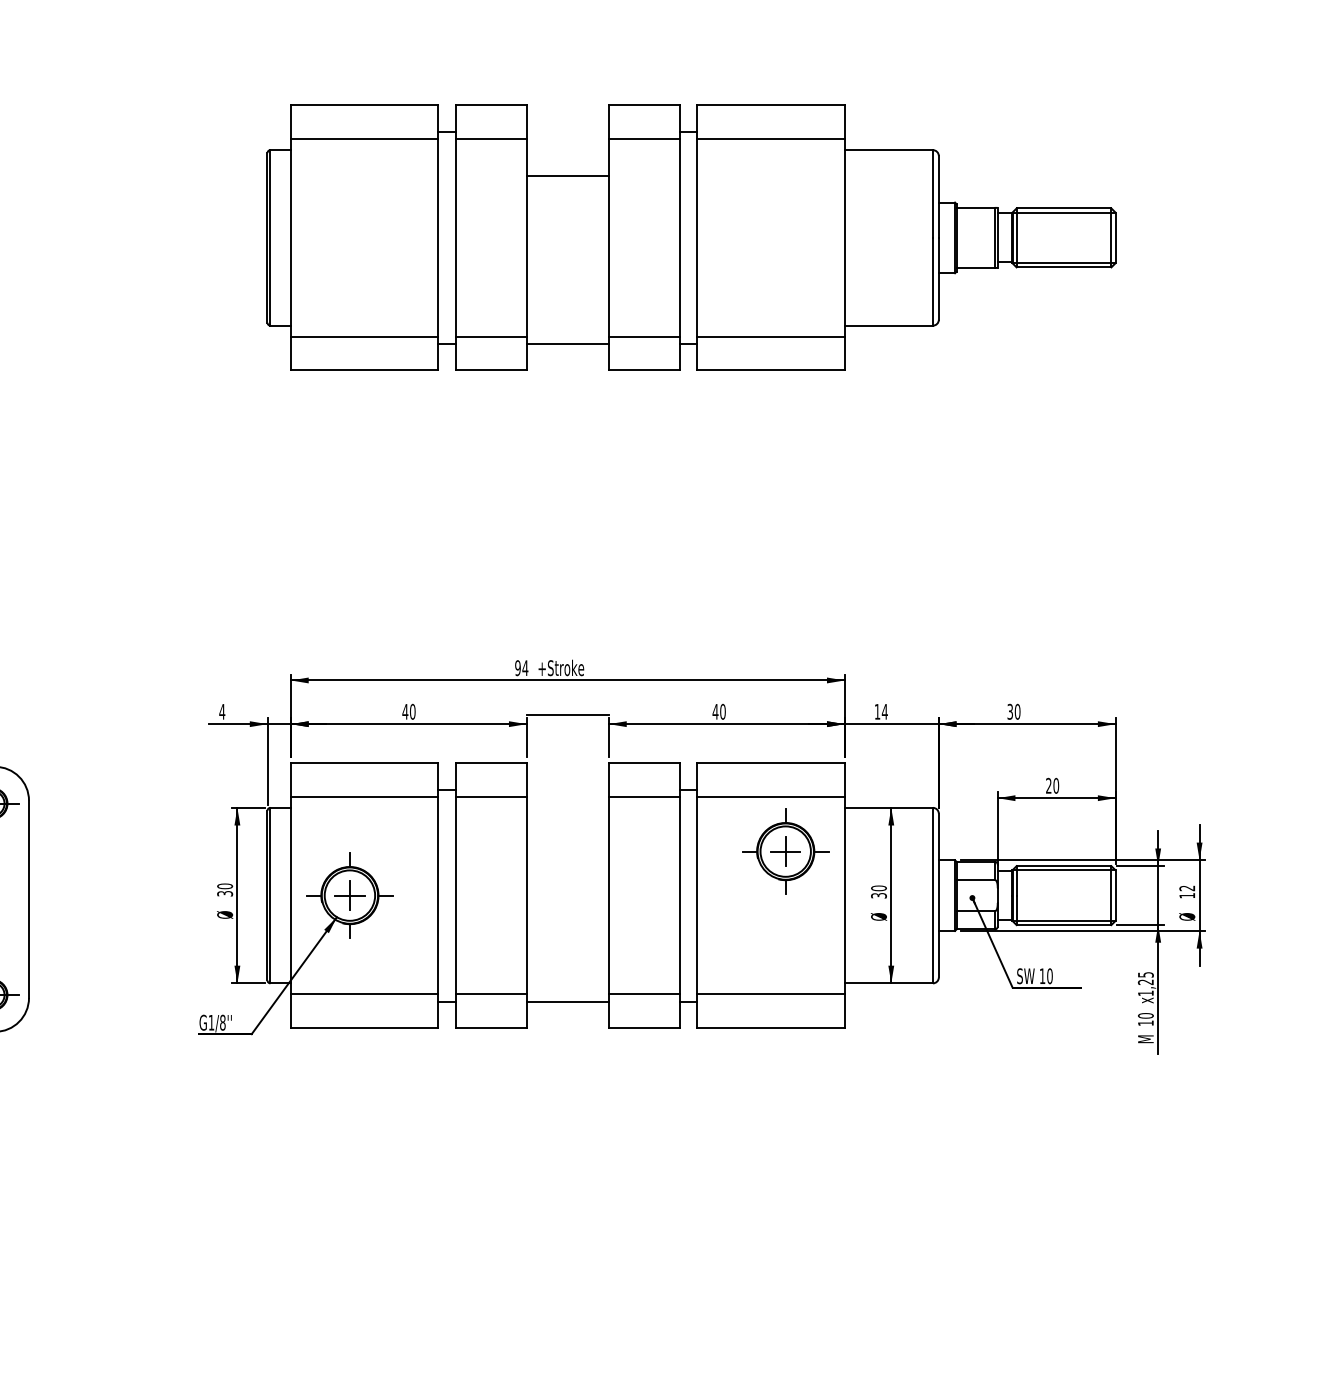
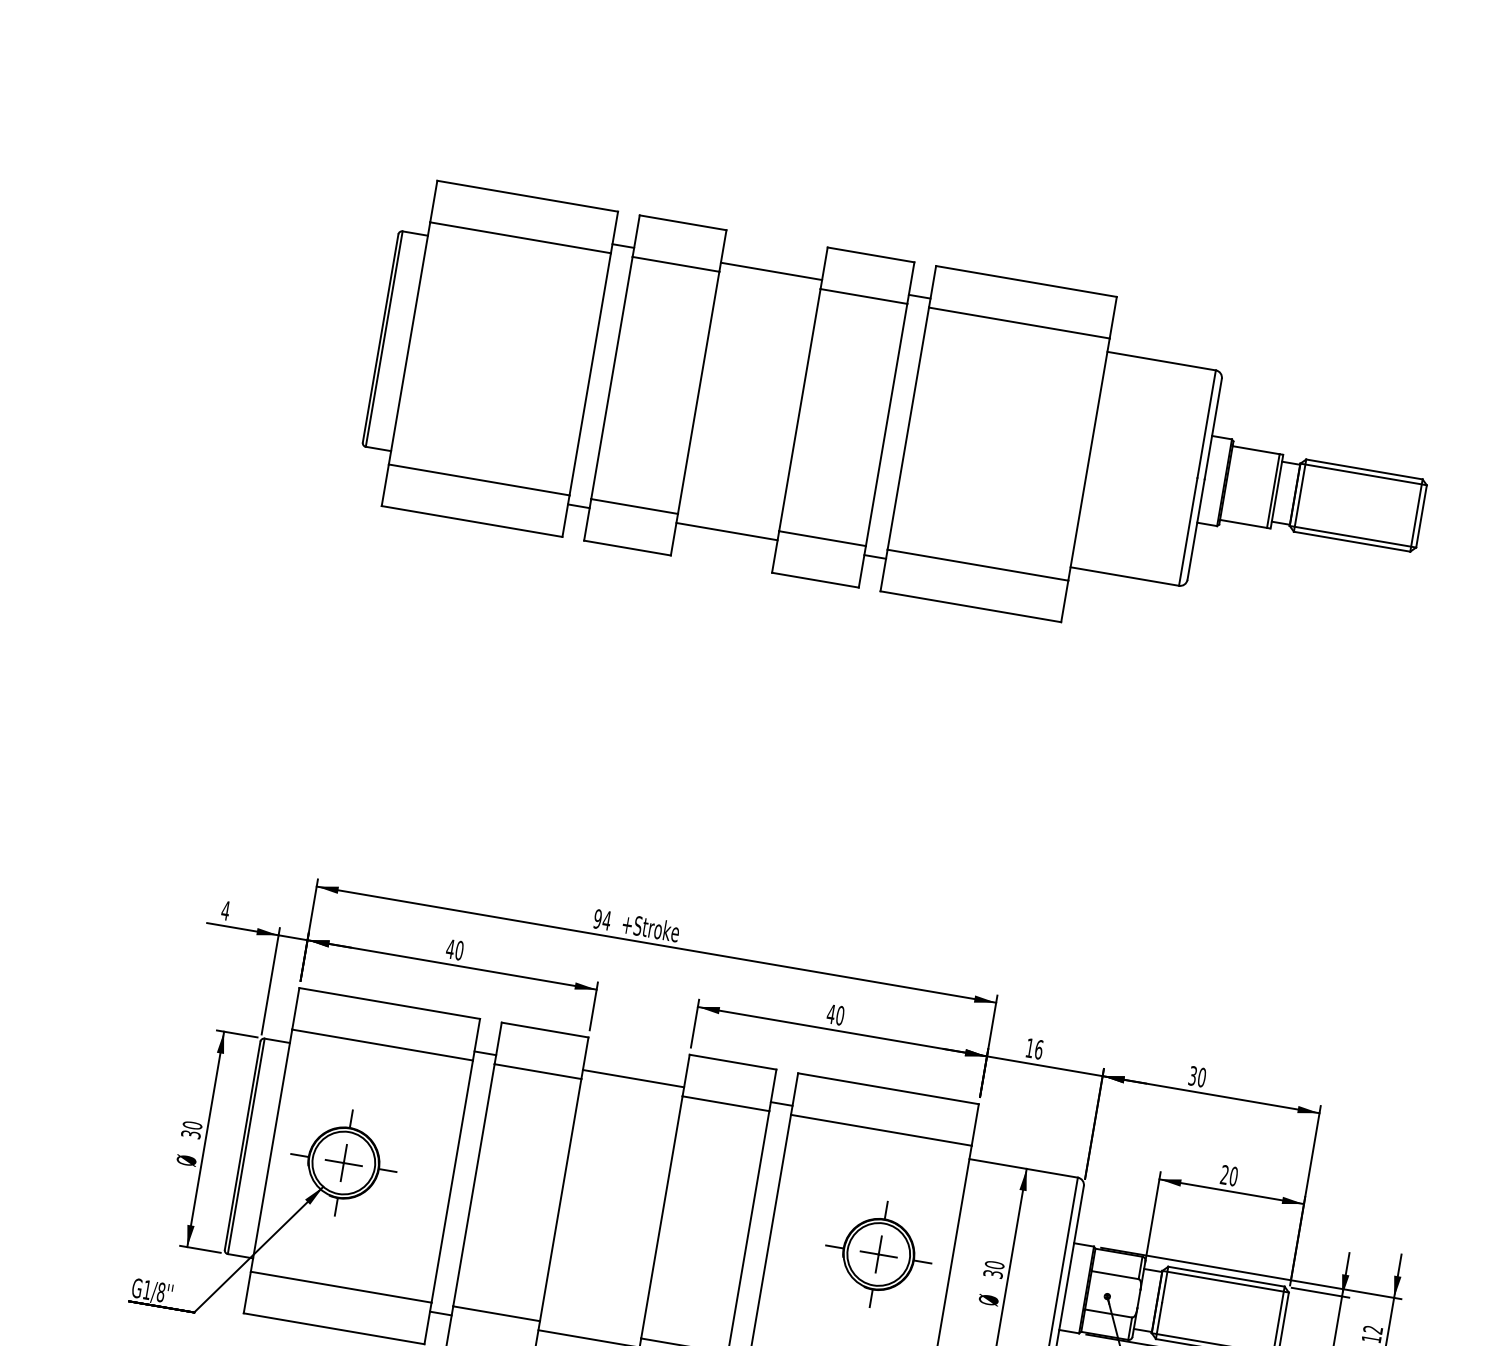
line: (567, 175) -> (771, 270), moved
text: (884, 711) -> (1038, 1049), 14 -> 16
line: (567, 714) -> (633, 1078), moved
part: (785, 851) -> (878, 1254), moved

